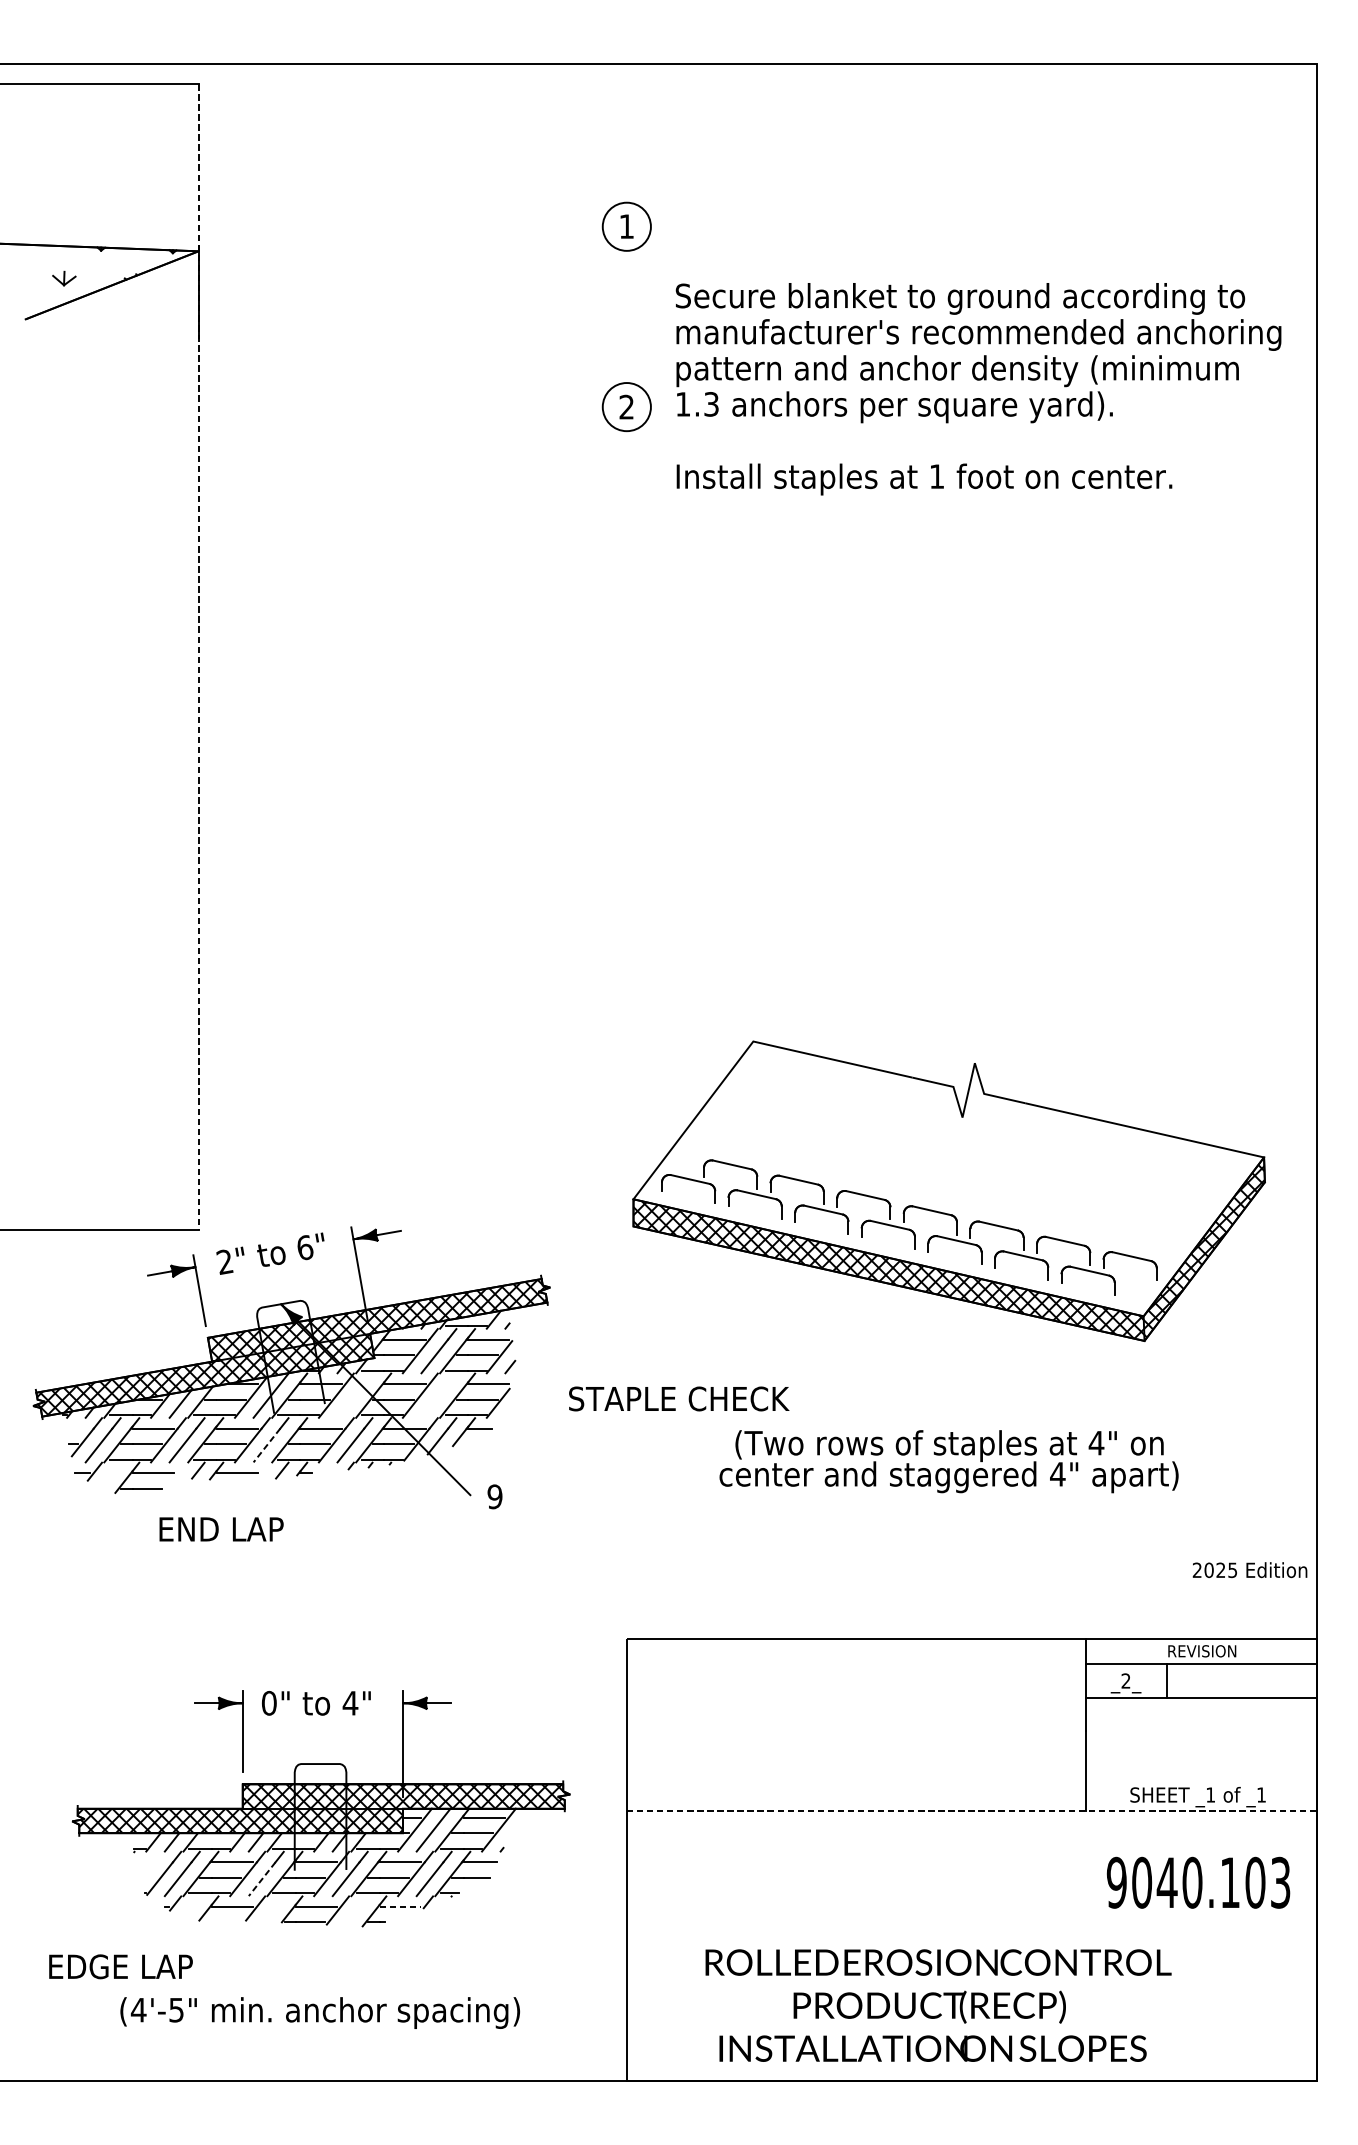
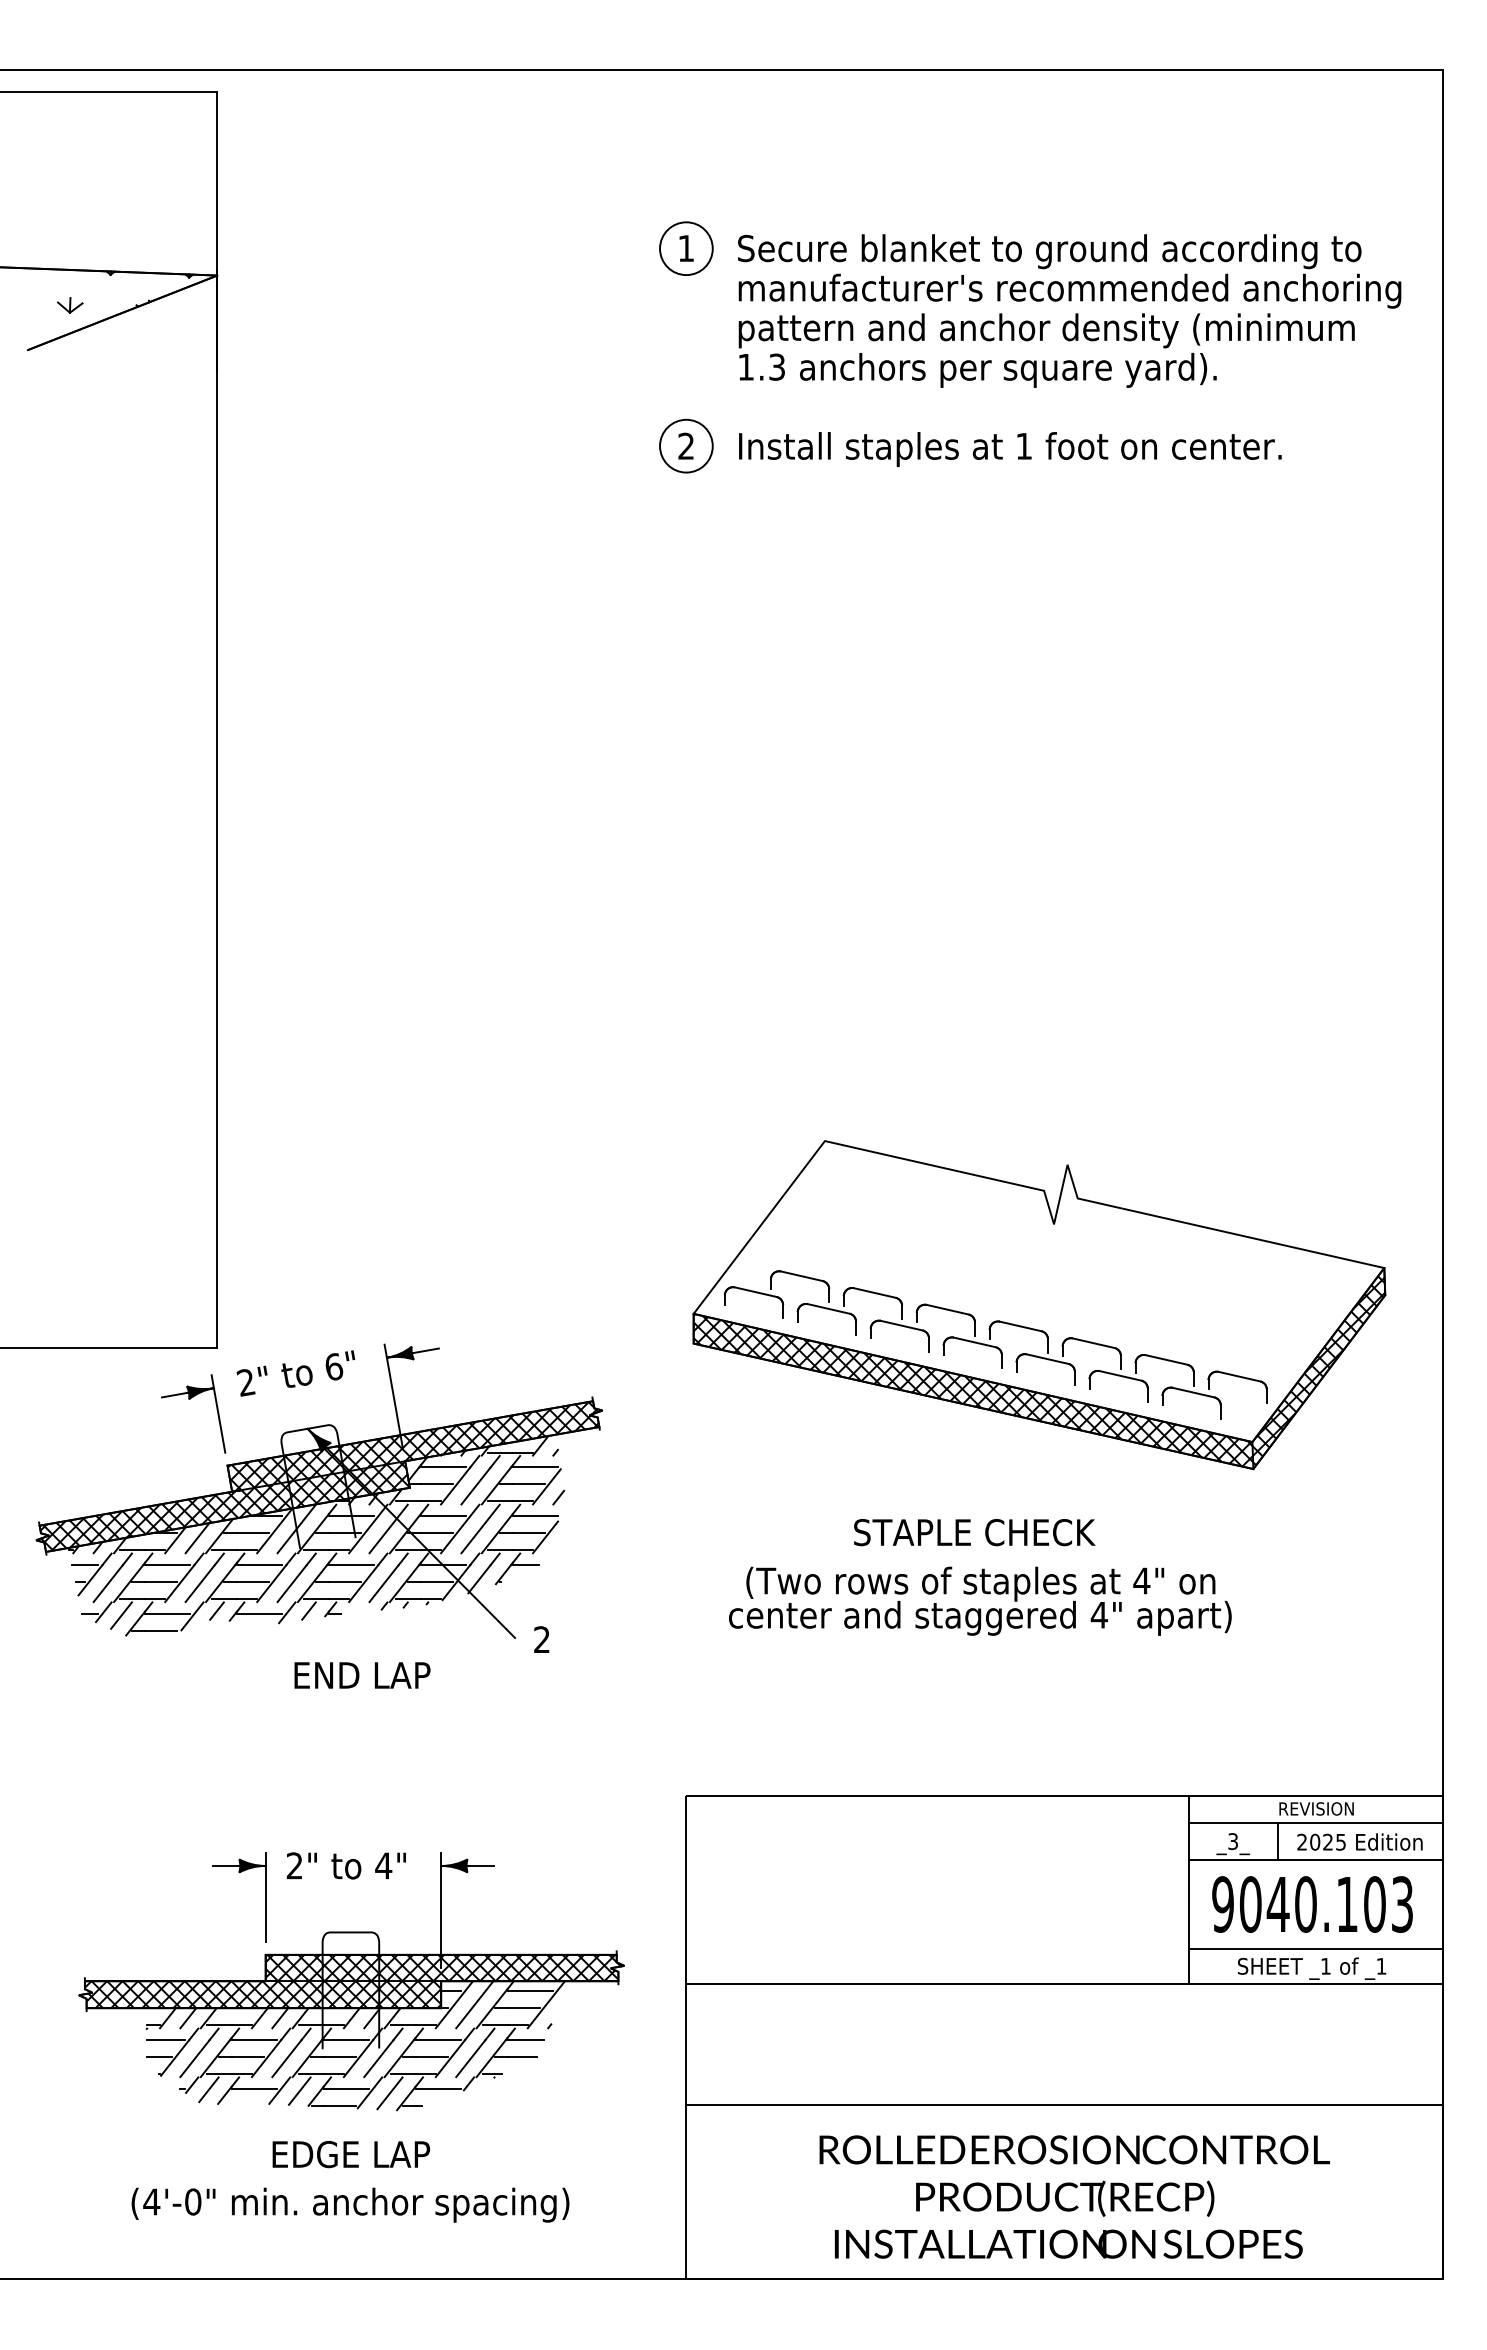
text: (978, 389) -> (1069, 350), moved
line: (198, 657) -> (217, 720), dashed -> solid
line: (354, 1395) -> (388, 1528), added
line: (438, 1395) -> (480, 1528), added
text: (679, 1398) -> (974, 1532), moved
line: (78, 1429) -> (85, 1565), added
line: (267, 1445) -> (292, 1583), dashed -> solid
text: (949, 1460) -> (980, 1600), moved
line: (262, 1471) -> (287, 1612), added
line: (111, 1474) -> (121, 1615), added
line: (175, 1475) -> (192, 1616), added
text: (494, 1496) -> (541, 1639), 9 -> 2
text: (221, 1529) -> (362, 1675), moved
text: (1249, 1569) -> (1359, 1841), moved
text: (1125, 1681) -> (1232, 1841), _2_ -> _3_
text: (269, 1702) -> (294, 1865), 0" -> 2"
line: (1201, 1778) -> (1315, 1948), added
line: (972, 1811) -> (1064, 1984), dashed -> solid
line: (151, 1862) -> (165, 2040), added
line: (145, 1878) -> (159, 2057), added
line: (261, 1879) -> (286, 2058), dashed -> solid
text: (1198, 1882) -> (1312, 1904), moved
line: (400, 1906) -> (438, 2088), dashed -> solid
line: (190, 1907) -> (208, 2089), added
line: (273, 1908) -> (299, 2090), added
line: (355, 1911) -> (389, 2093), added
line: (972, 1922) -> (1064, 2105), added
text: (121, 1966) -> (351, 2154), moved
text: (938, 2005) -> (1074, 2196), moved
text: (176, 2009) -> (193, 2201), (4'-5" -> (4'-0"

